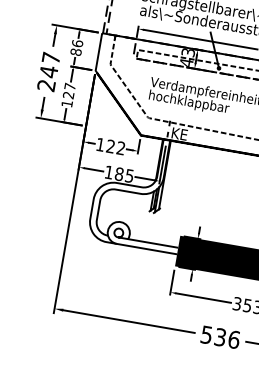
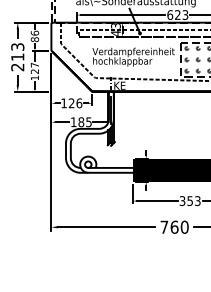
text: (49, 65) -> (17, 52), 247 -> 213
text: (121, 148) -> (79, 103), 122 -> 126
text: (220, 336) -> (174, 226), 536 -> 760

